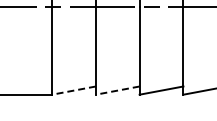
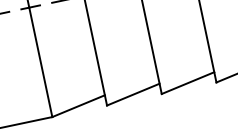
line: (73, 90) -> (77, 106), dashed -> solid
line: (117, 90) -> (132, 94), dashed -> solid

